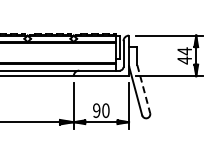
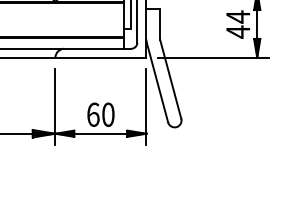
line: (143, 89) -> (170, 79), dashed -> solid
text: (96, 110) -> (92, 114), 90 -> 60

